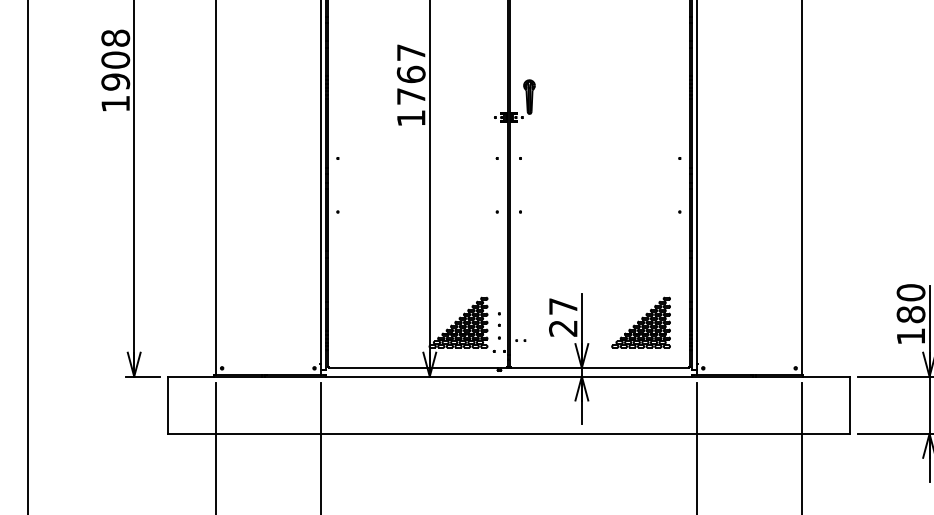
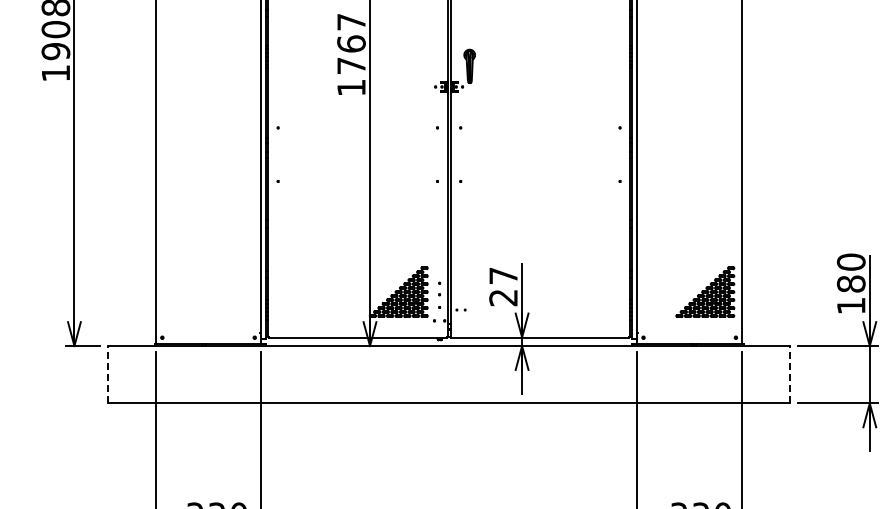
part: (640, 322) -> (704, 291), moved
line: (167, 405) -> (107, 374), solid -> dashed
line: (849, 405) -> (789, 374), solid -> dashed

